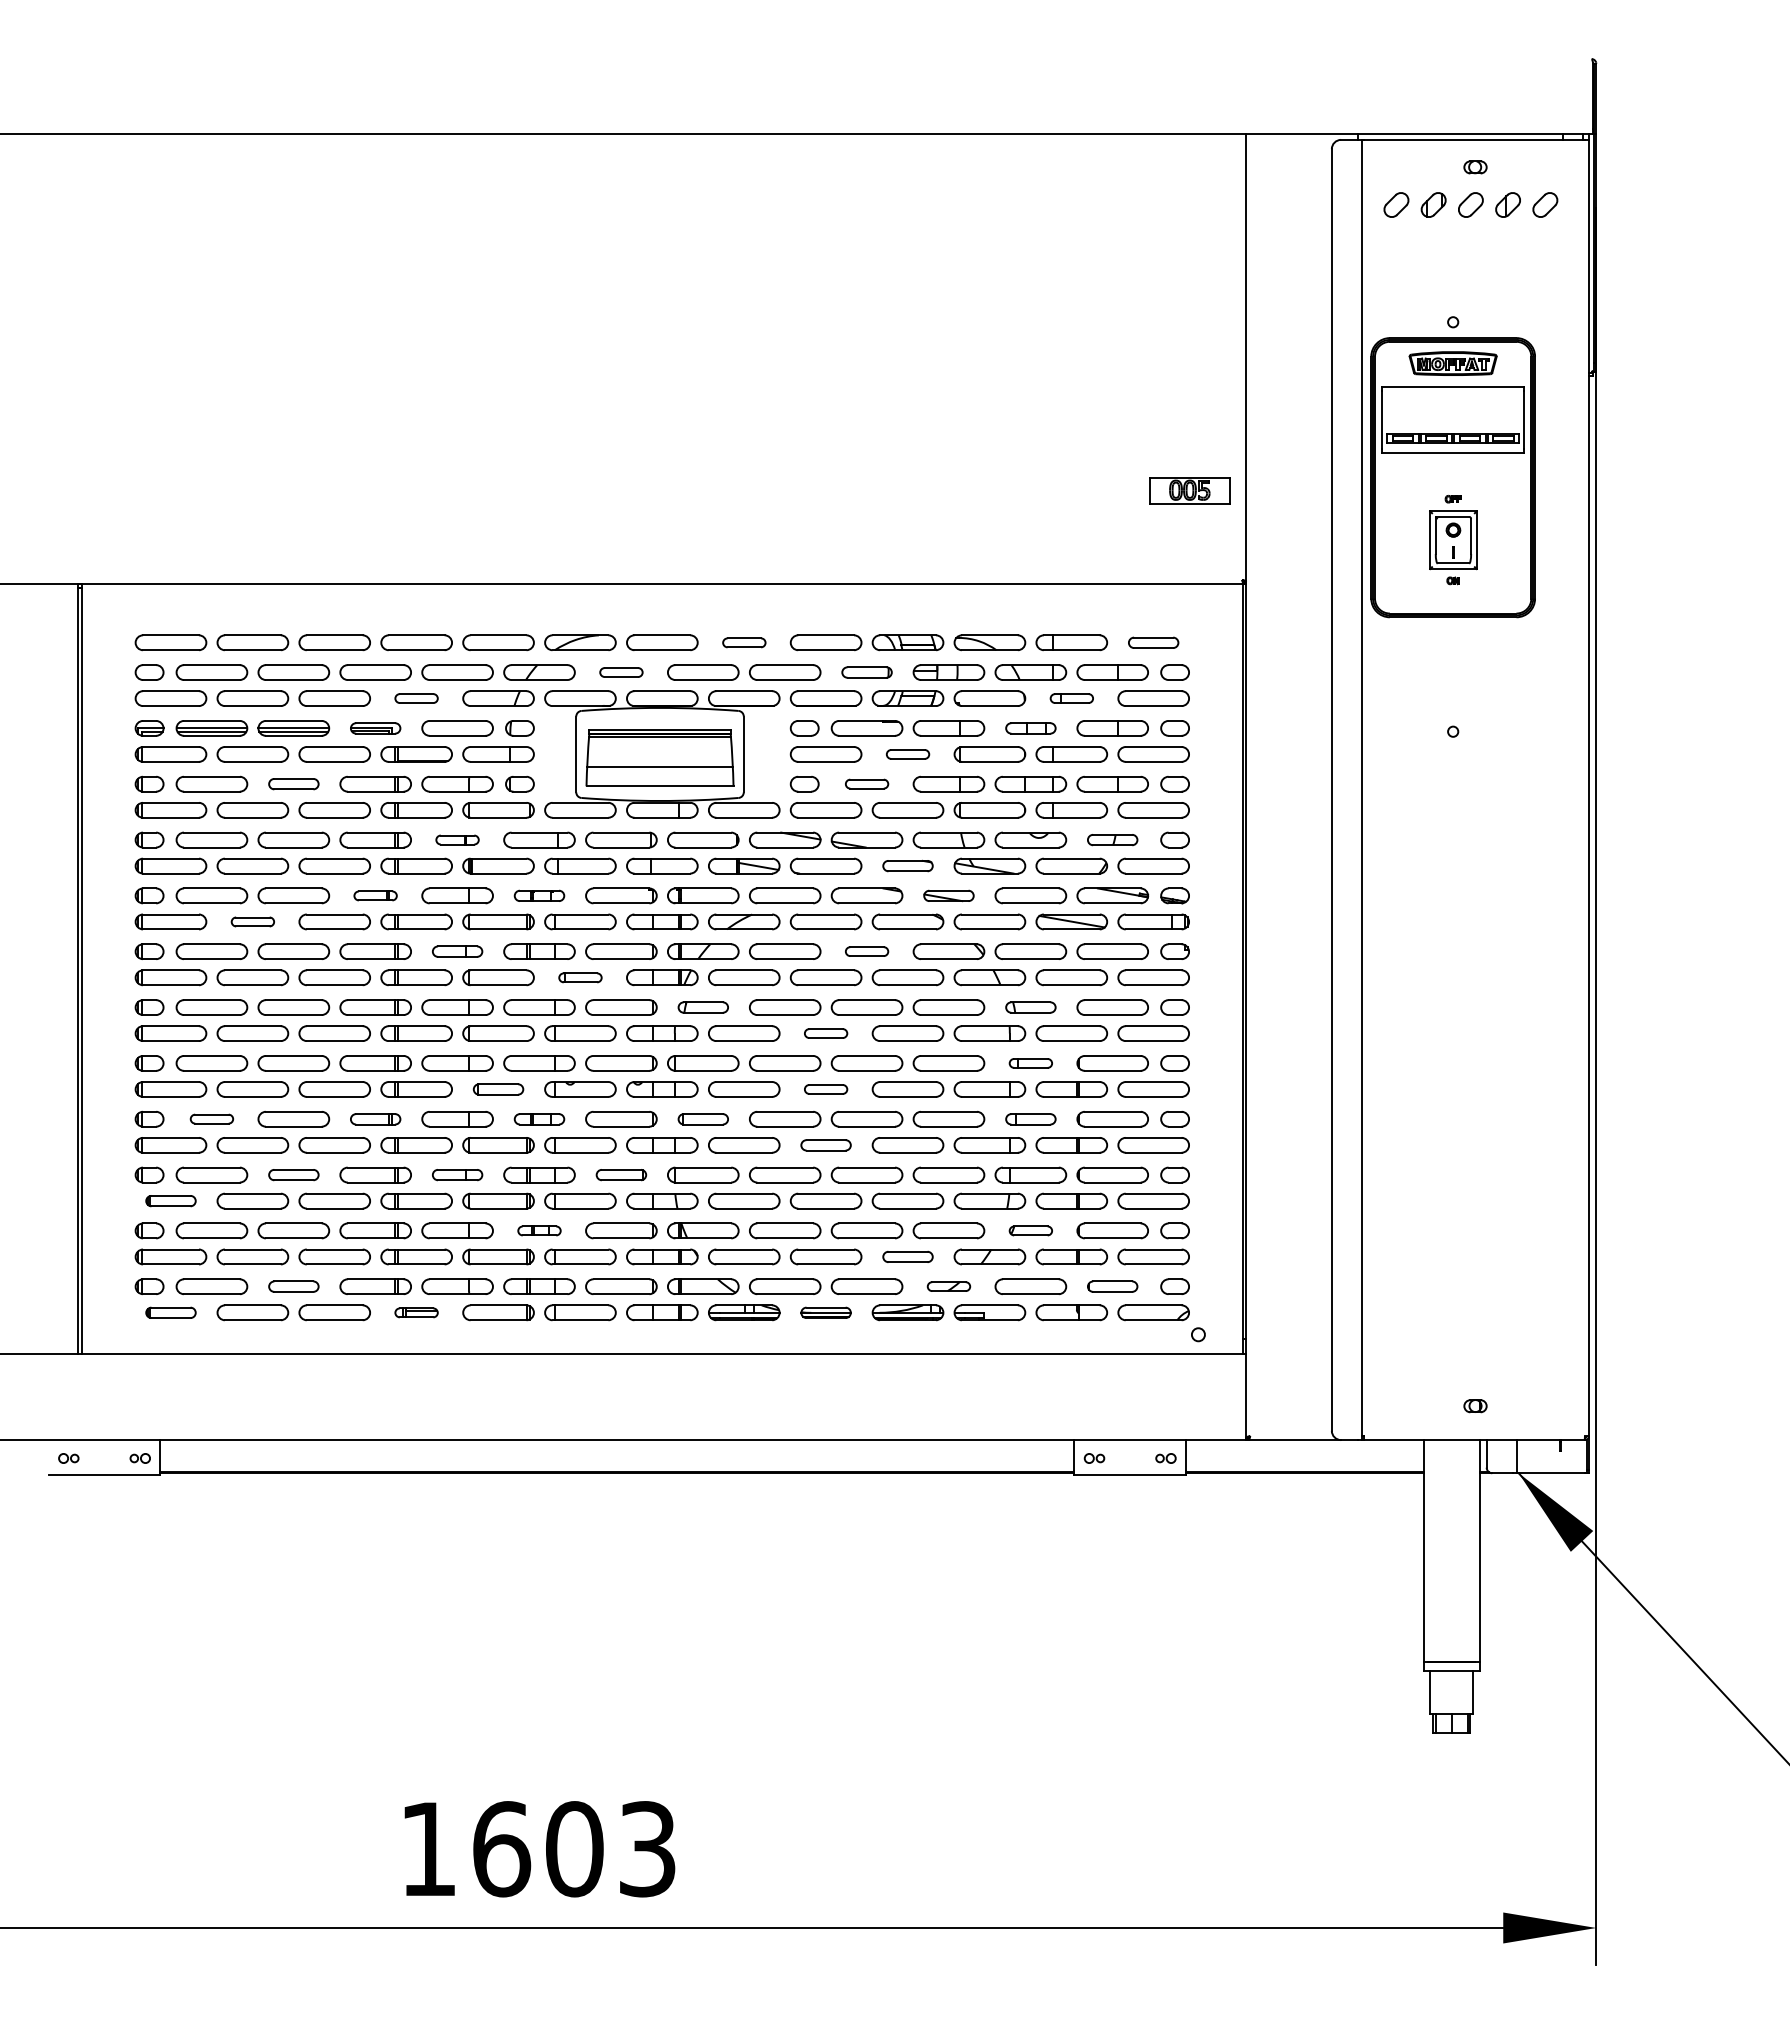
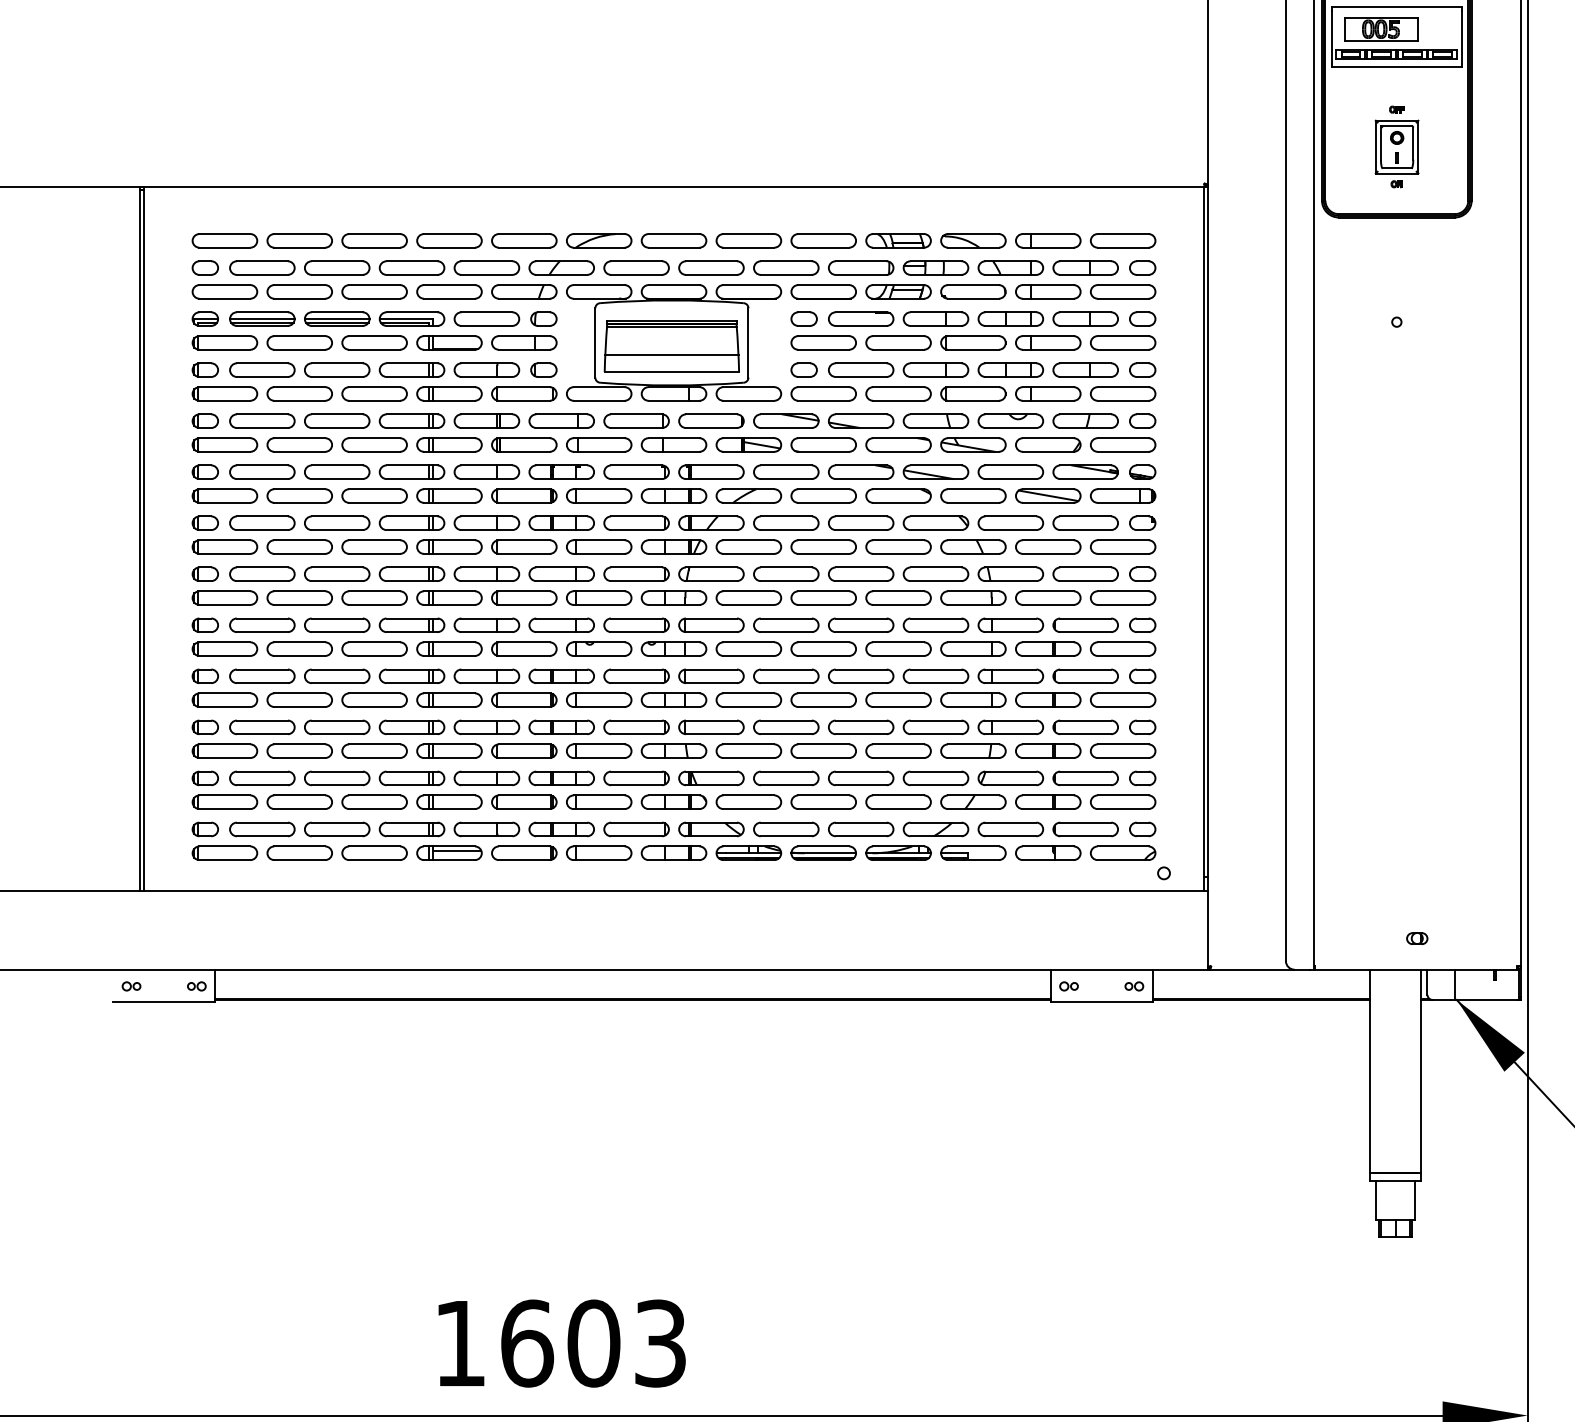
part: (1189, 490) -> (1380, 29), moved
part: (744, 642) -> (749, 240), size x1.67
part: (1153, 642) -> (1122, 240), size x1.43
part: (621, 672) -> (636, 268), size x1.67
part: (866, 672) -> (860, 268), size x1.43
part: (416, 698) -> (449, 291), size x1.67
part: (1071, 698) -> (1047, 291), size x1.67
part: (375, 728) -> (411, 319), size x1.43
part: (1030, 728) -> (1010, 319), size x1.43
part: (907, 754) -> (898, 342), size x1.67
part: (293, 783) -> (336, 369), size x1.43
part: (866, 783) -> (860, 369), size x1.67
part: (457, 839) -> (486, 420), size x1.67
part: (1112, 839) -> (1085, 420), size x1.43
part: (907, 865) -> (898, 444), size x1.43
part: (375, 895) -> (411, 471), size x1.67
part: (539, 895) -> (561, 471), size x1.43
part: (948, 895) -> (935, 471), size x1.43
part: (252, 921) -> (299, 495), size x1.67
part: (457, 951) -> (486, 523), size x1.43
part: (866, 951) -> (860, 523), size x1.67
part: (580, 977) -> (599, 546), size x1.67
part: (703, 1007) -> (711, 574), size x1.43
part: (1030, 1007) -> (1010, 574), size x1.43
part: (825, 1033) -> (823, 597), size x1.67
part: (1030, 1063) -> (1010, 625), size x1.67
part: (498, 1089) -> (524, 649), size x1.43
part: (825, 1089) -> (823, 649), size x1.67
part: (211, 1118) -> (261, 675), size x1.67
part: (375, 1119) -> (411, 676), size x1.43
part: (539, 1119) -> (561, 676), size x1.43
part: (703, 1119) -> (711, 676), size x1.43
part: (1030, 1119) -> (1010, 676), size x1.43
part: (825, 1145) -> (823, 700), size x1.43
part: (293, 1174) -> (336, 726), size x1.43
part: (457, 1174) -> (486, 726), size x1.43
part: (621, 1174) -> (636, 726), size x1.43
part: (170, 1200) -> (224, 750), size x1.43
part: (539, 1230) -> (561, 778), size x1.67
part: (1030, 1230) -> (1010, 778), size x1.67
part: (907, 1256) -> (898, 801), size x1.43
part: (293, 1286) -> (336, 829), size x1.43
part: (948, 1286) -> (935, 829), size x1.67
part: (1112, 1286) -> (1085, 829), size x1.43
part: (170, 1312) -> (224, 852), size x1.43
part: (416, 1312) -> (449, 852), size x1.67
part: (825, 1312) -> (823, 852), size x1.43

